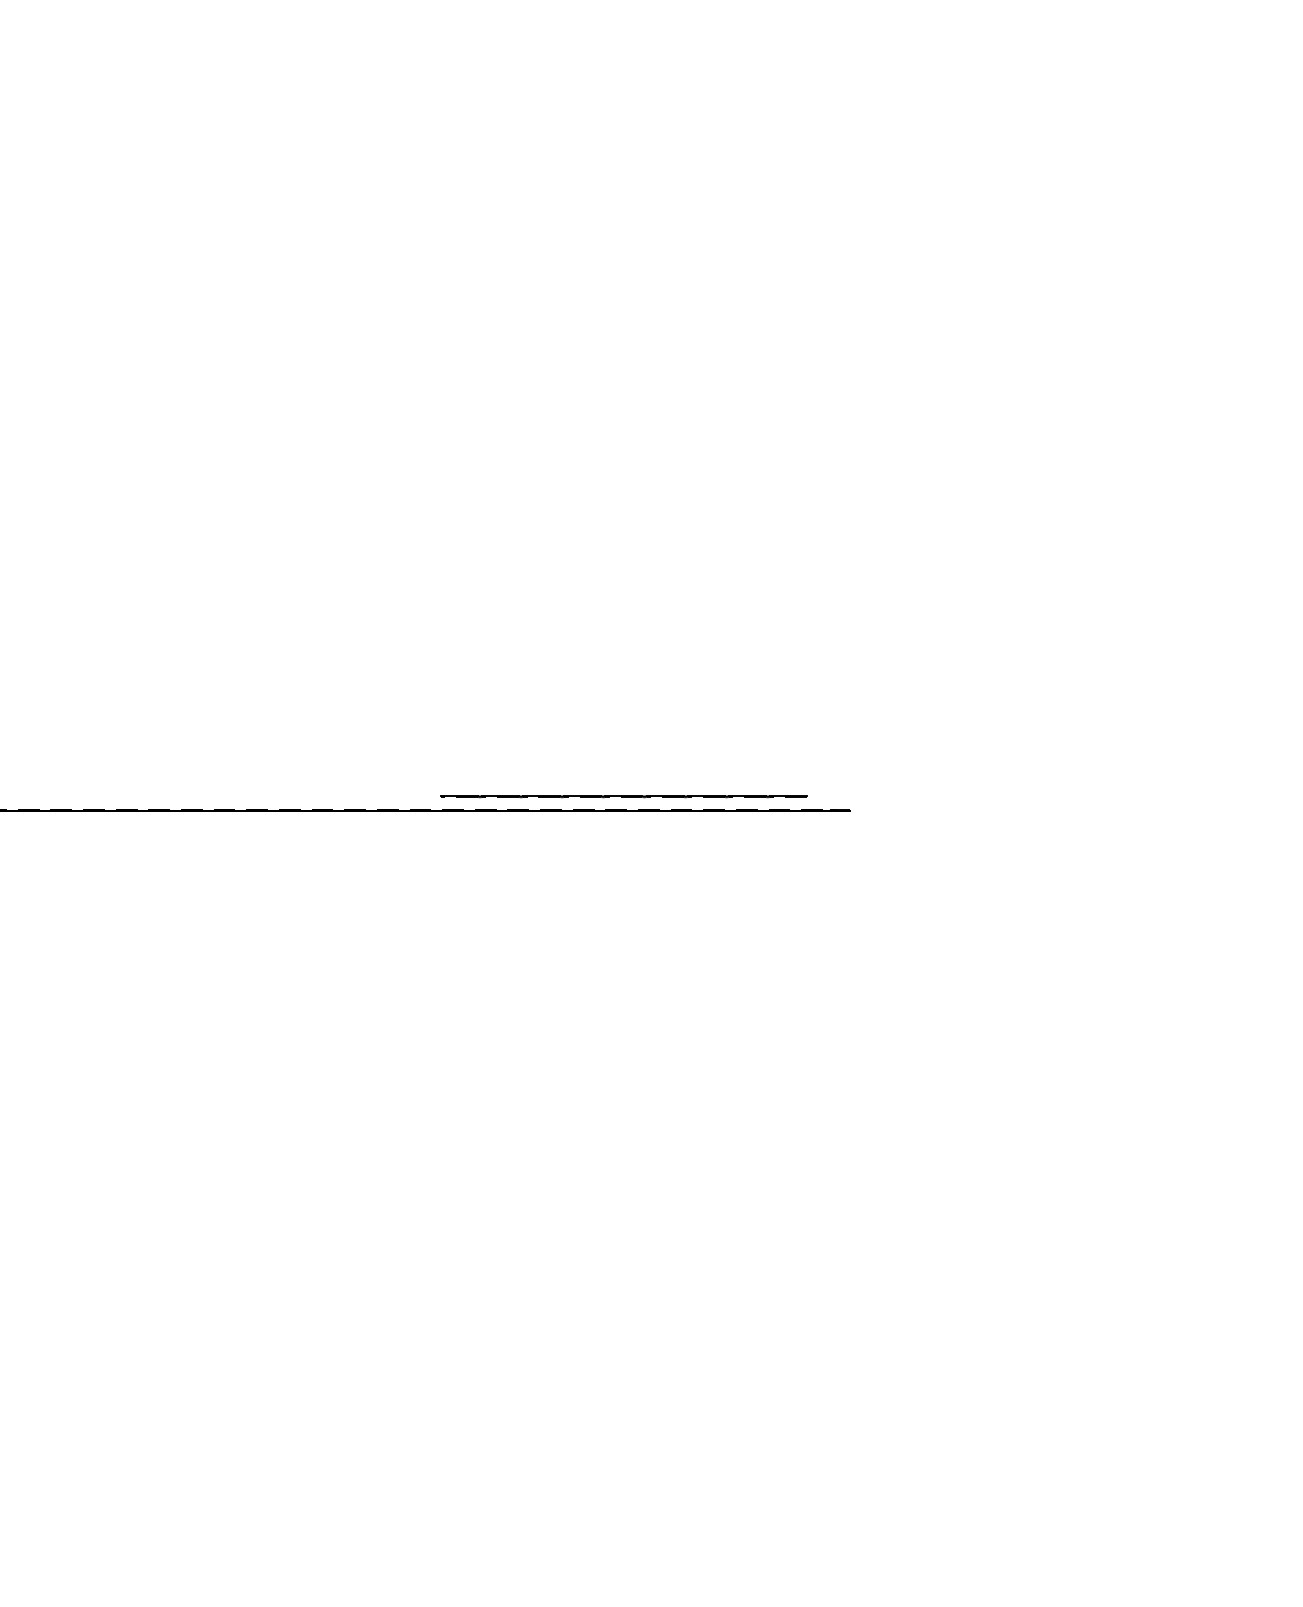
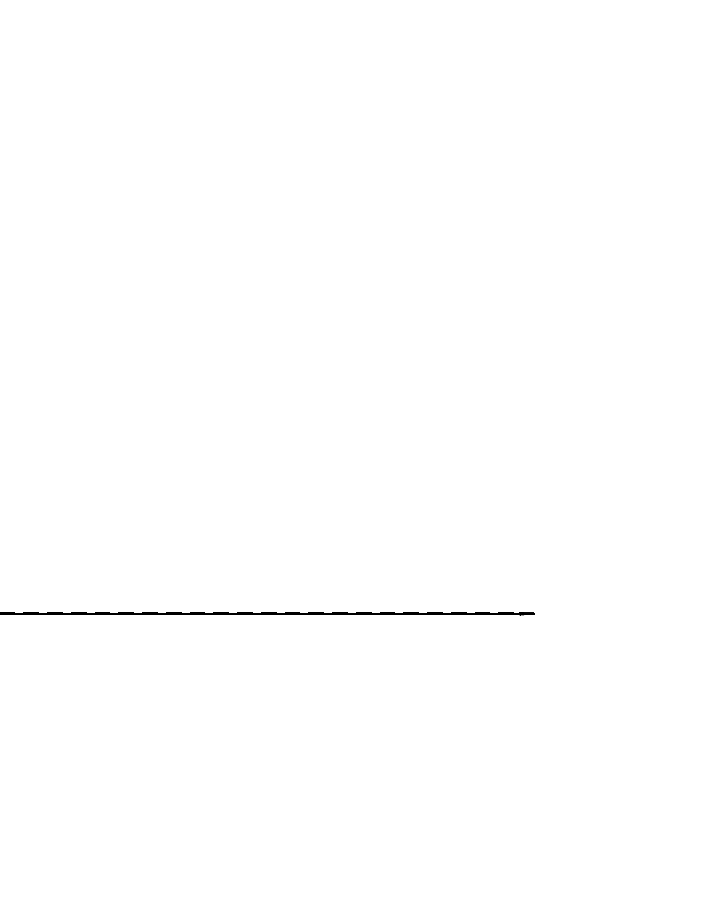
line: (623, 796) -> (369, 603), removed

